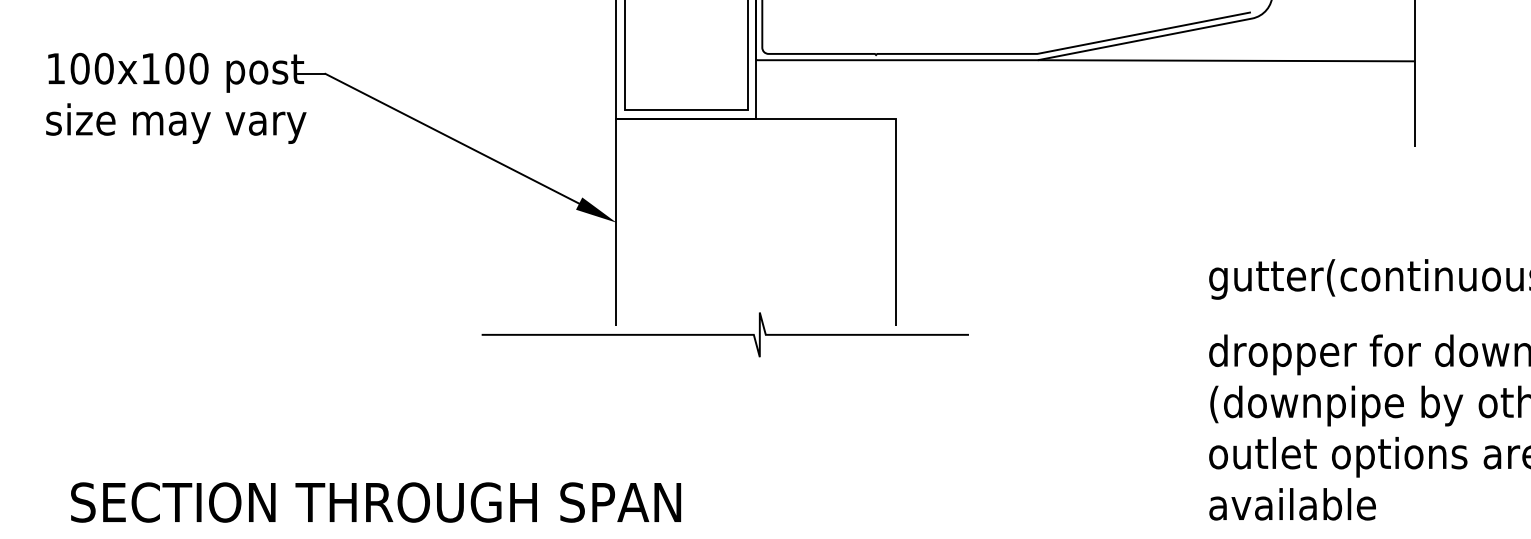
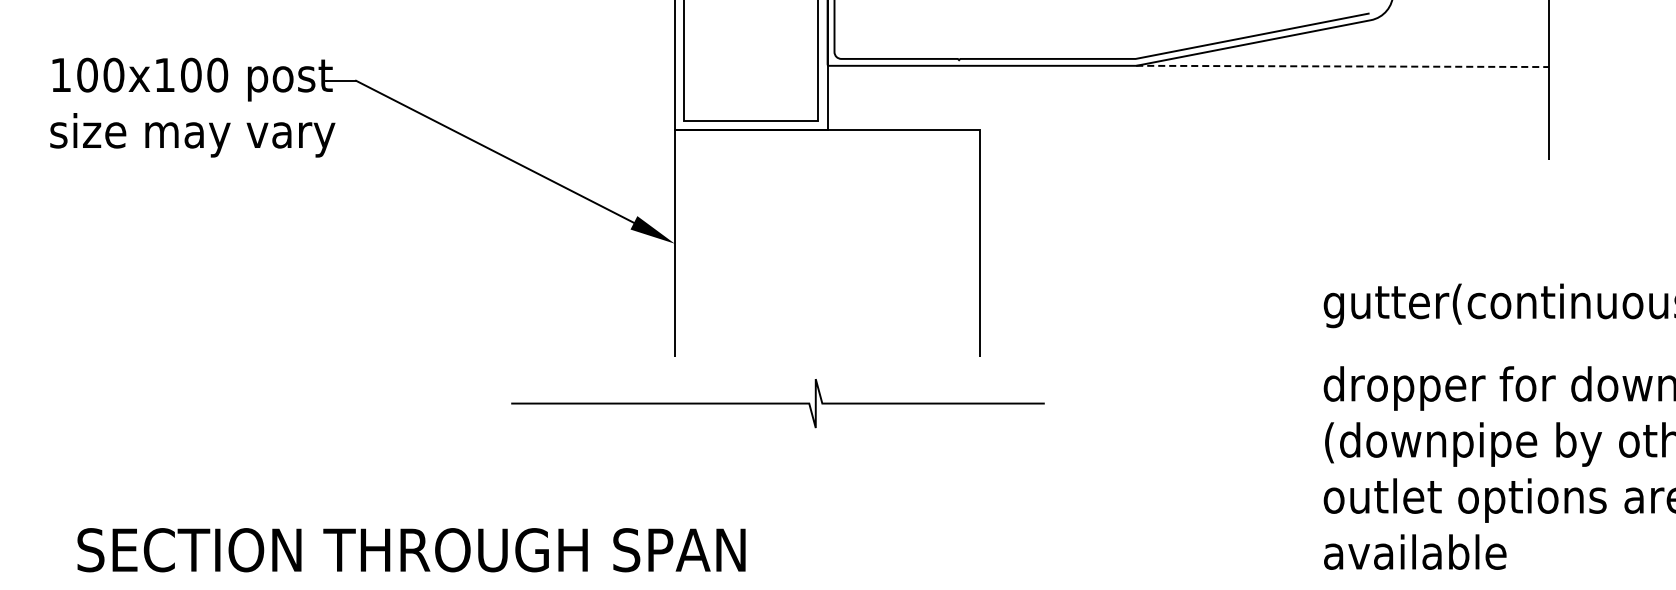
line: (1227, 60) -> (1343, 66), solid -> dashed
curve: (724, 334) -> (777, 403), moved

